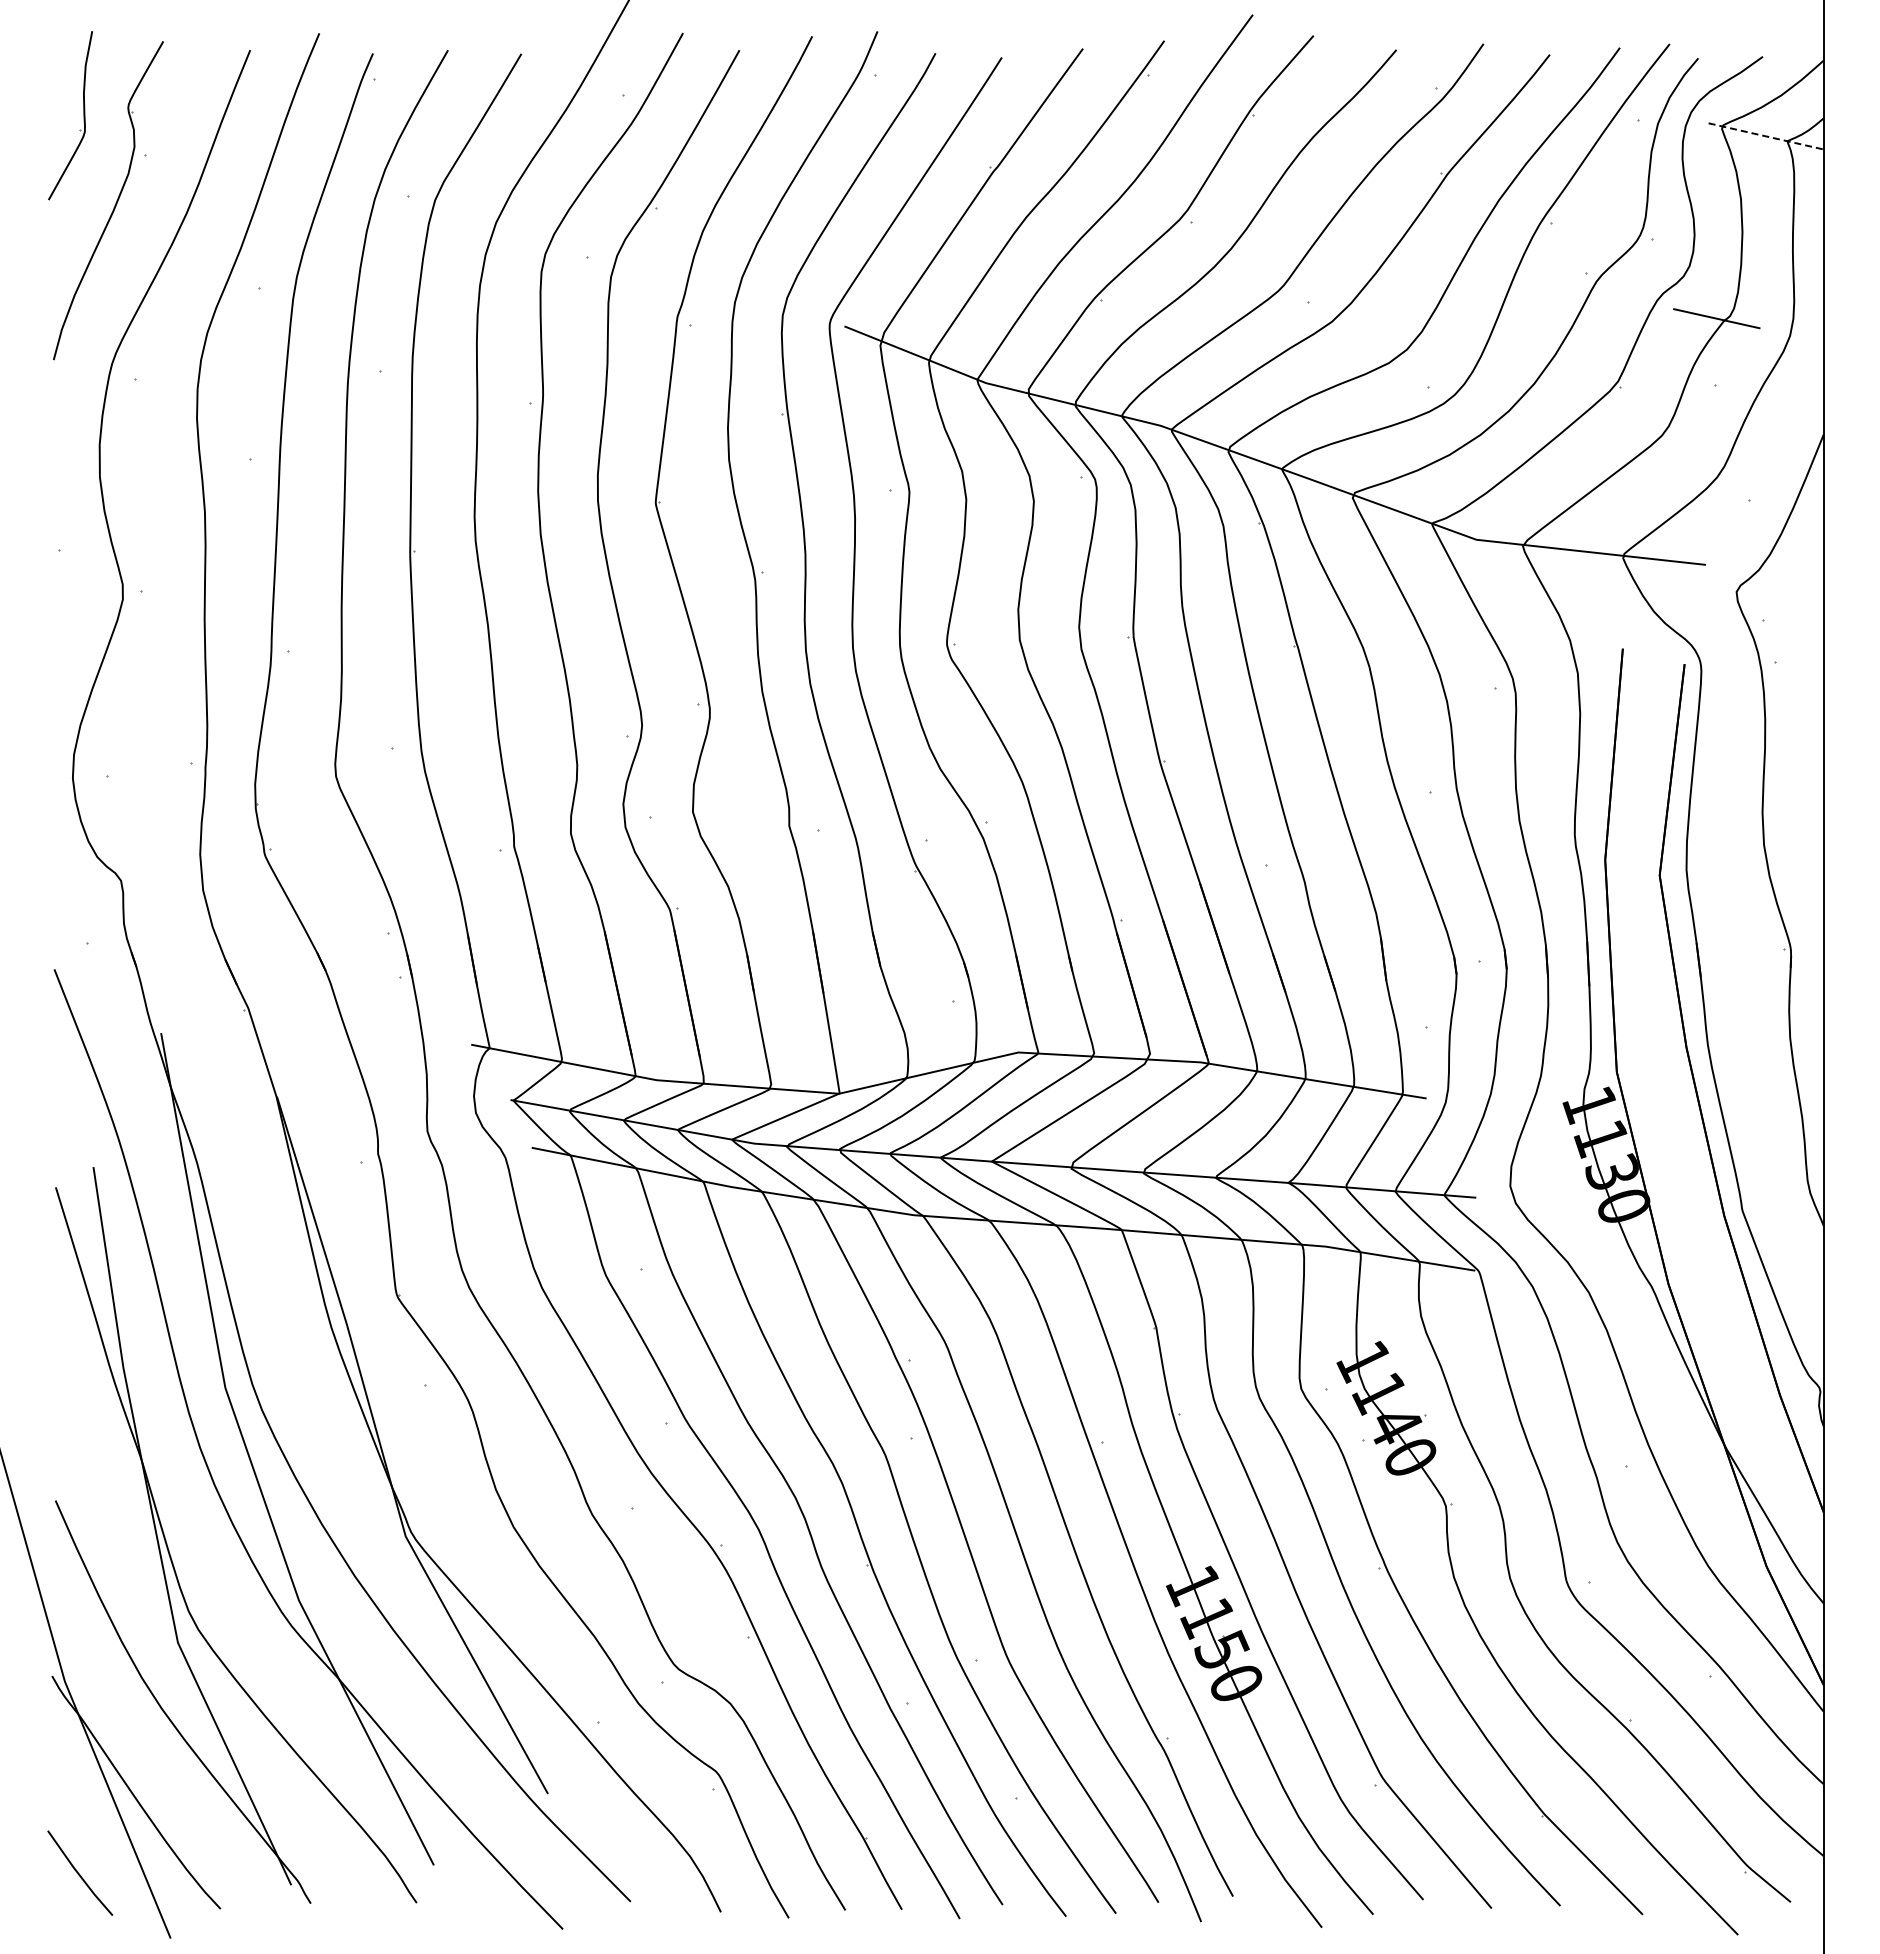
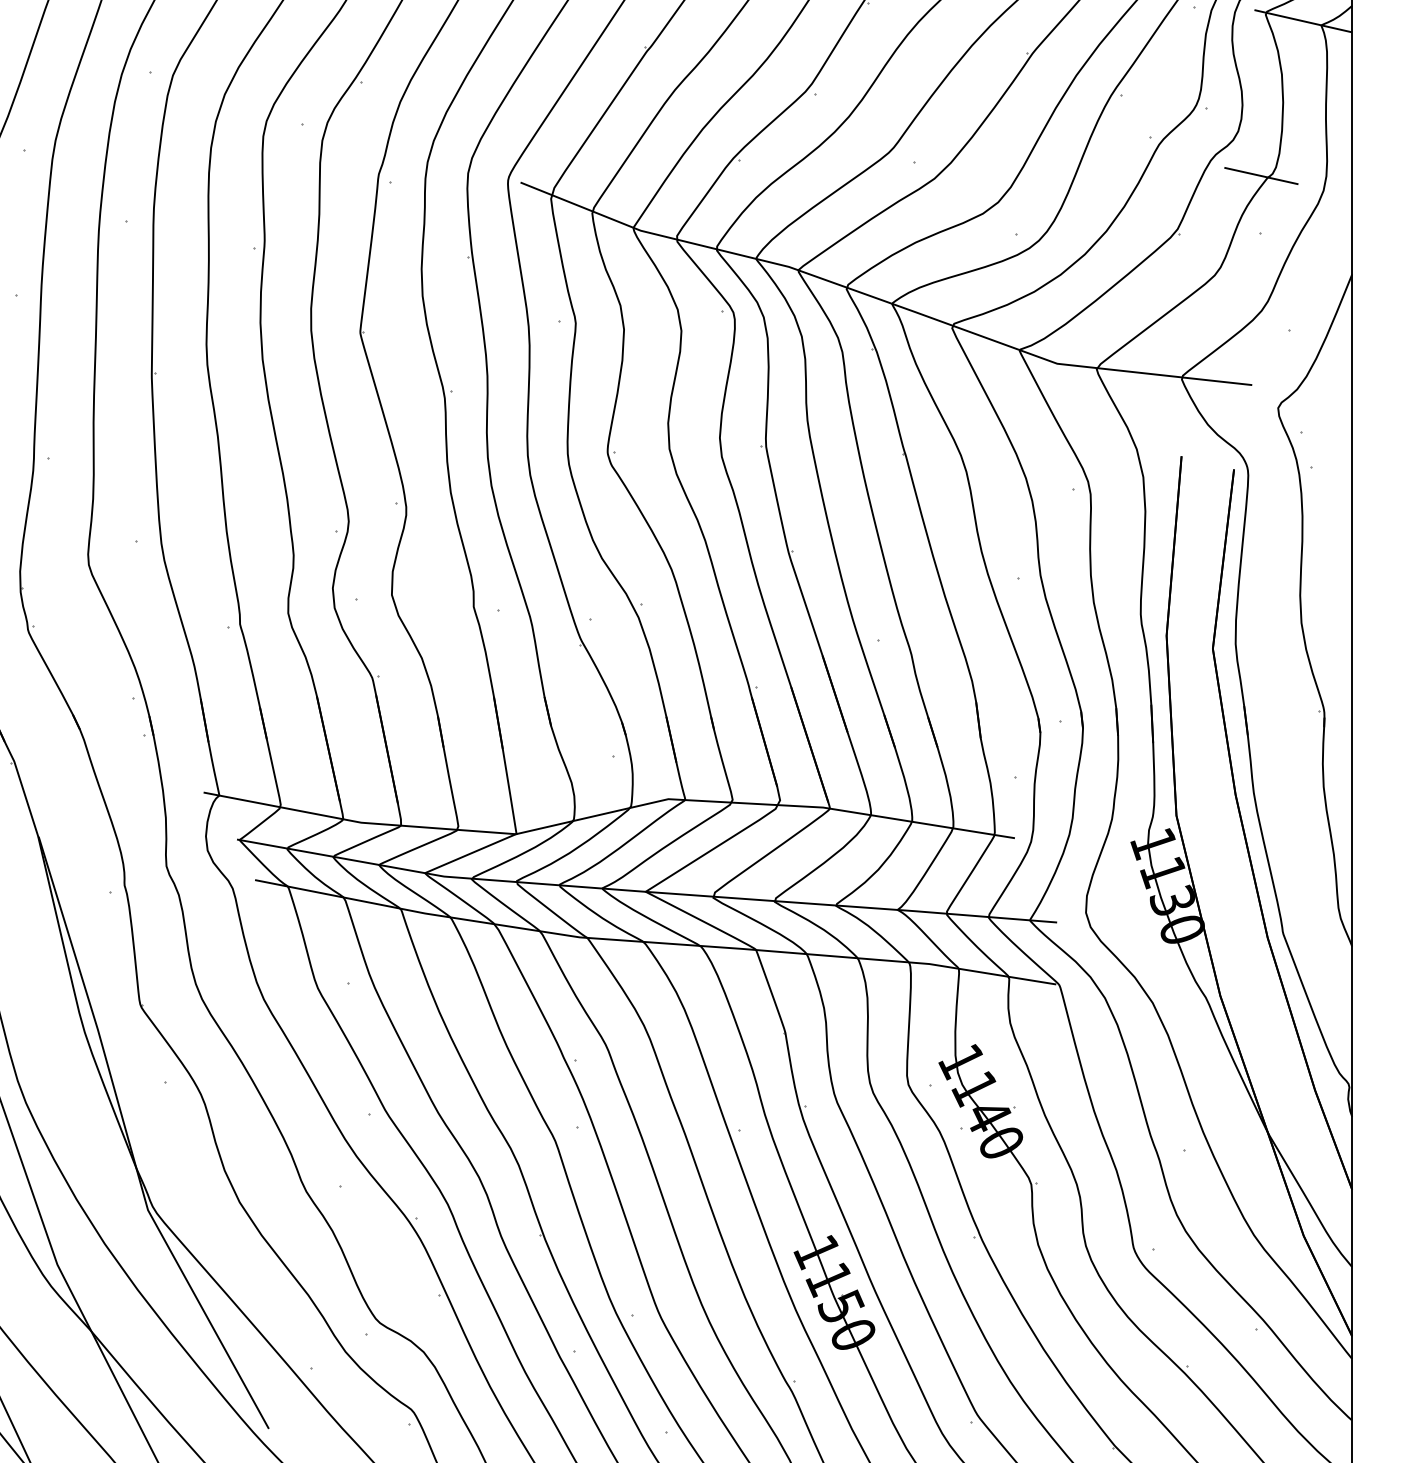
line: (1766, 136) -> (1303, 21), dashed -> solid

